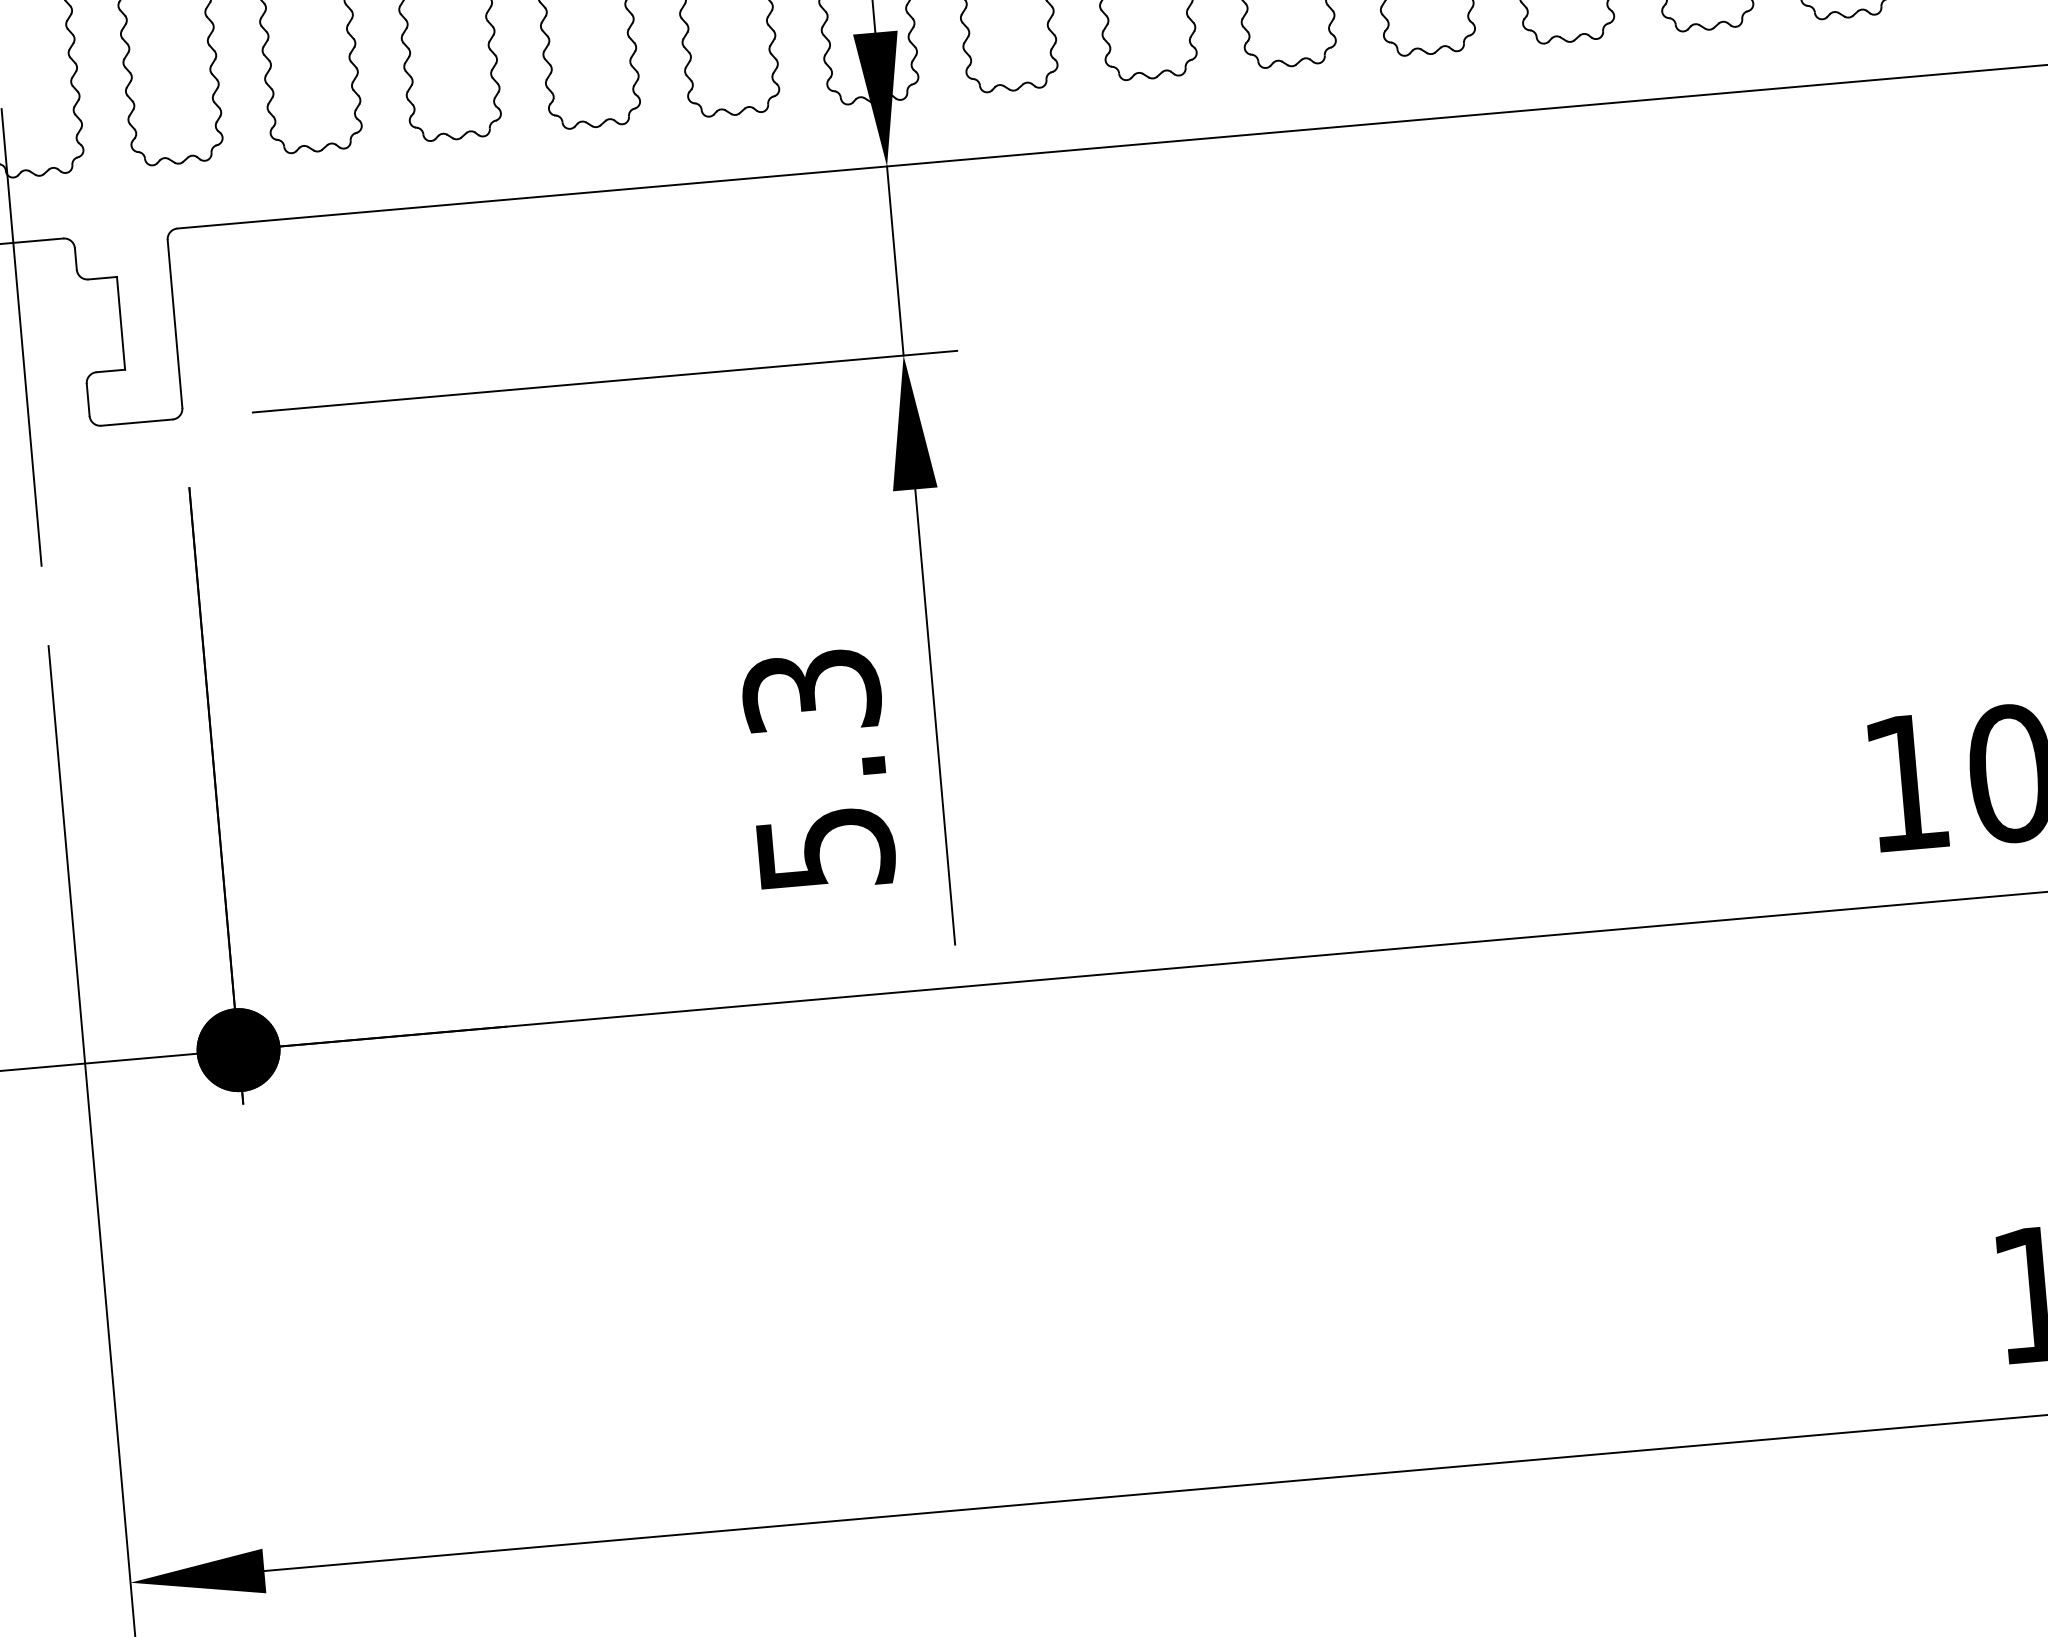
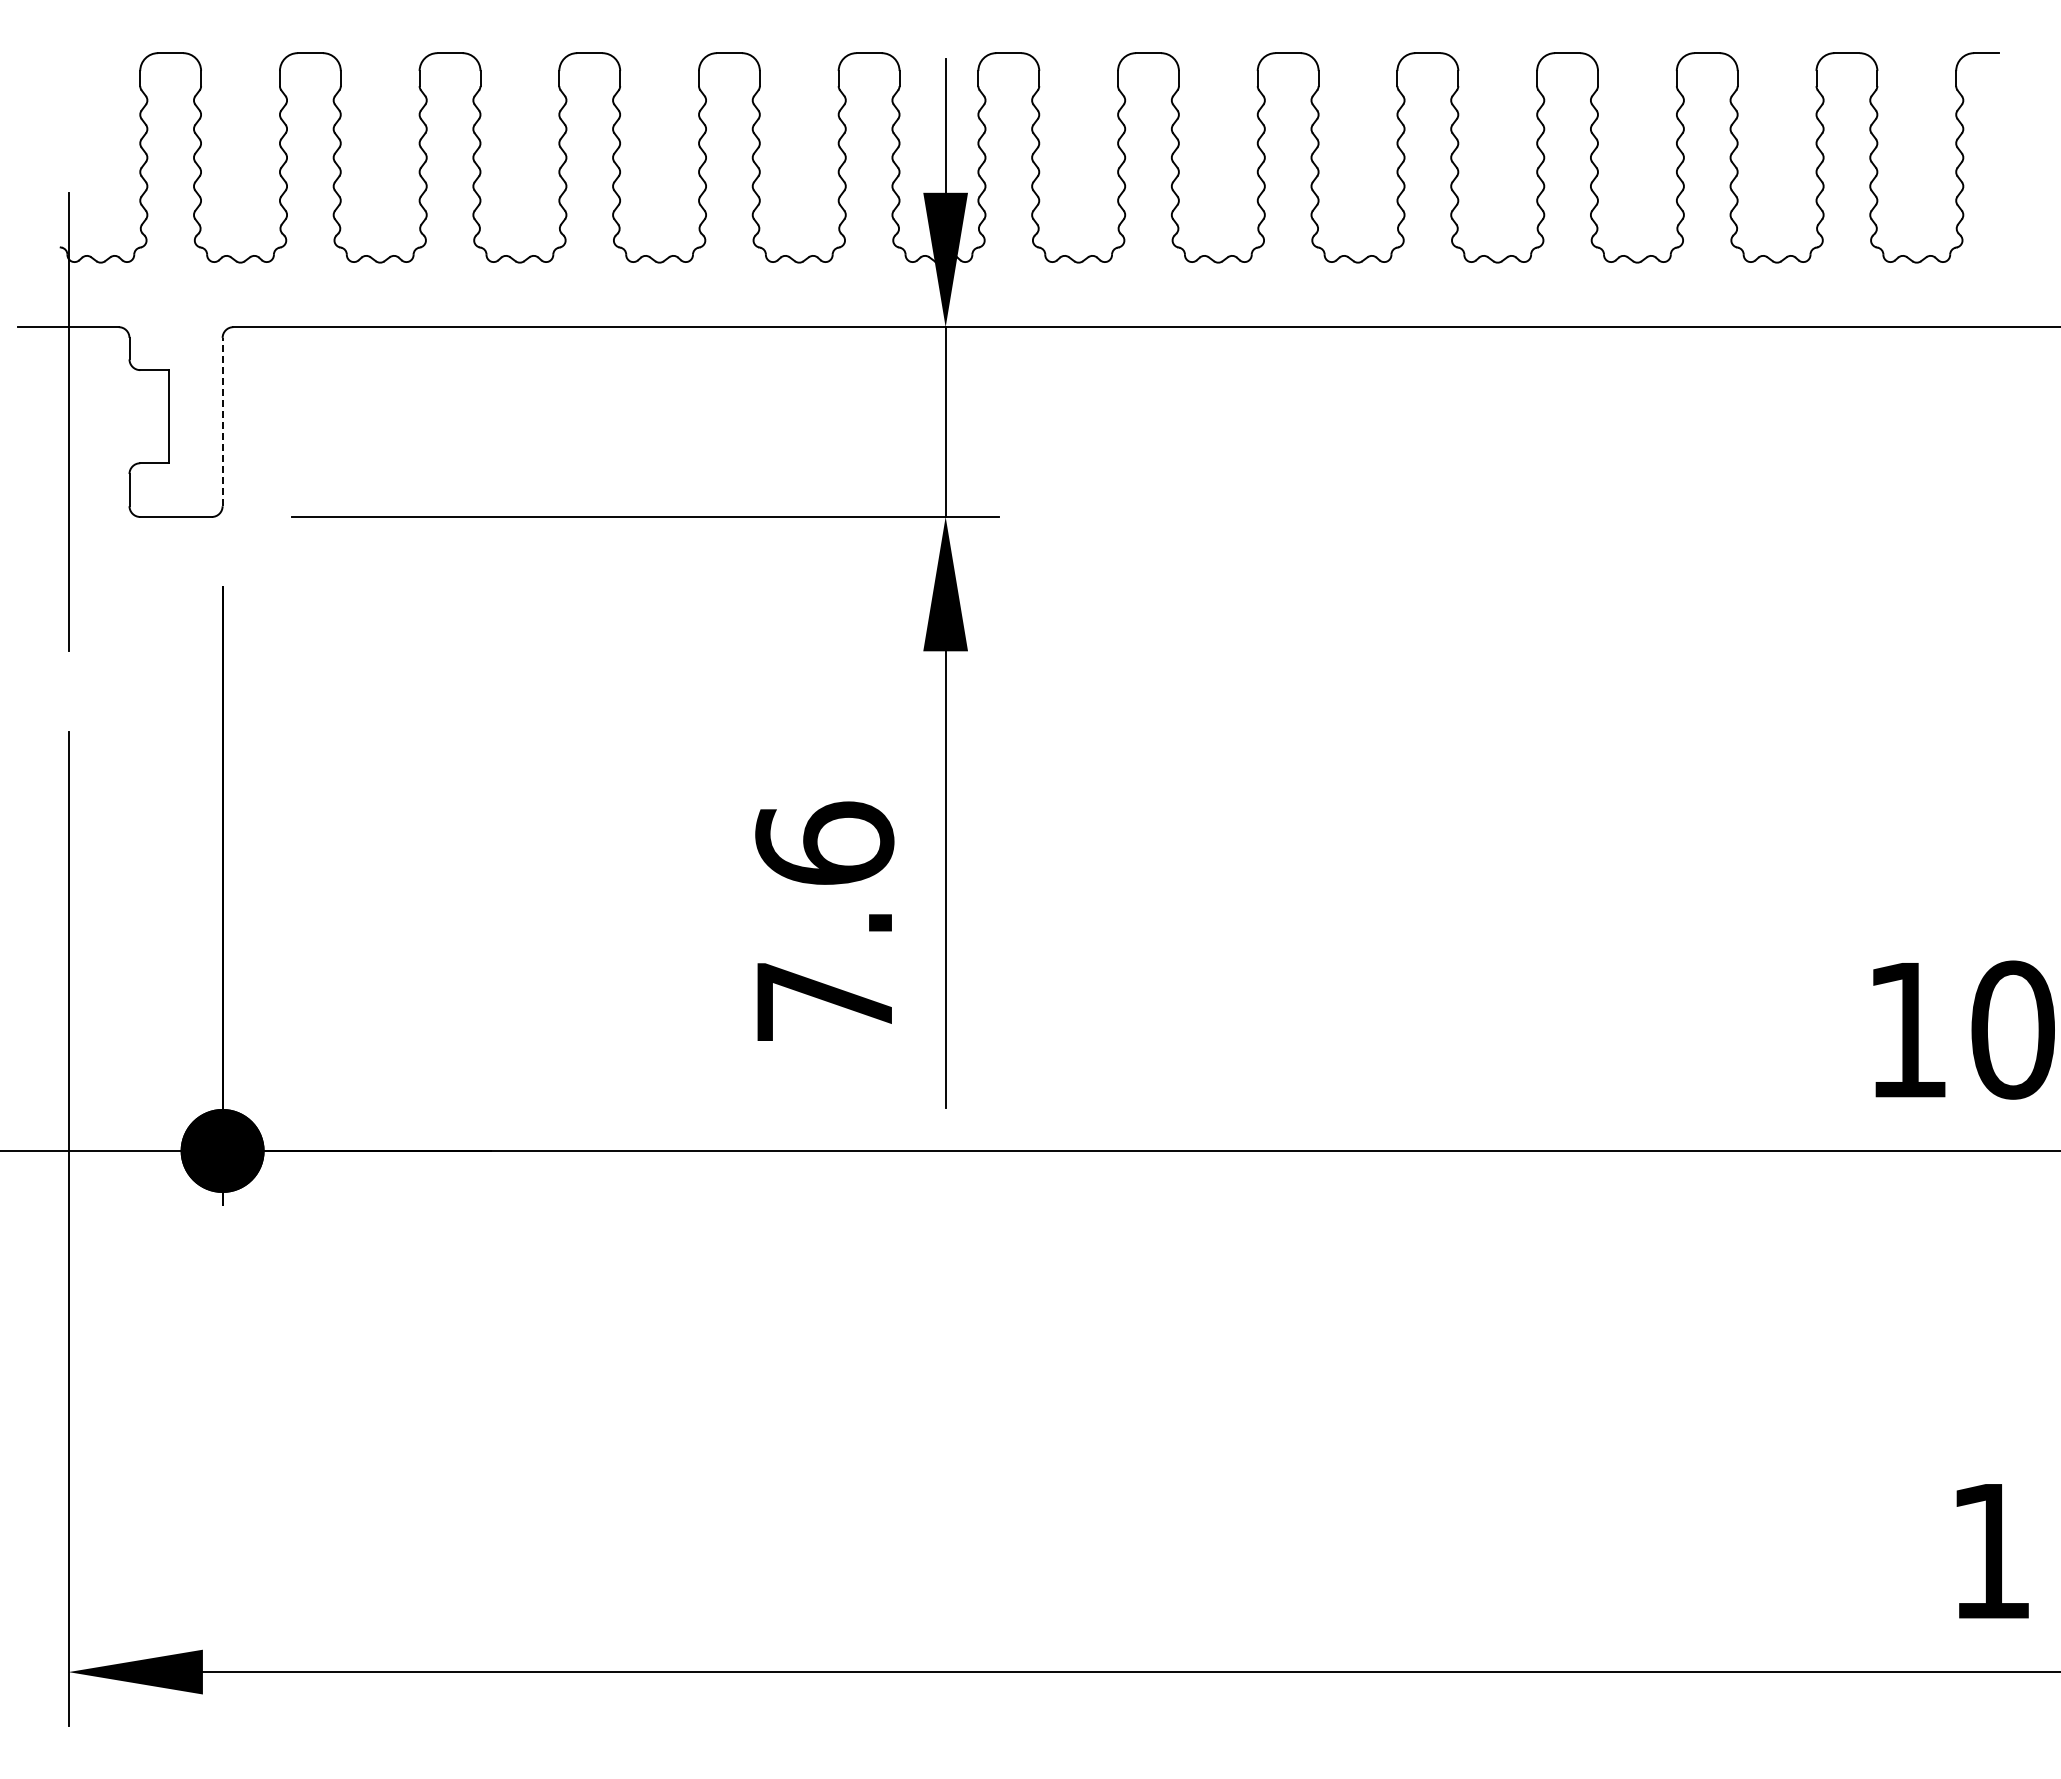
line: (174, 323) -> (222, 421), solid -> dashed
text: (818, 769) -> (824, 921), 5.3 -> 7.6

